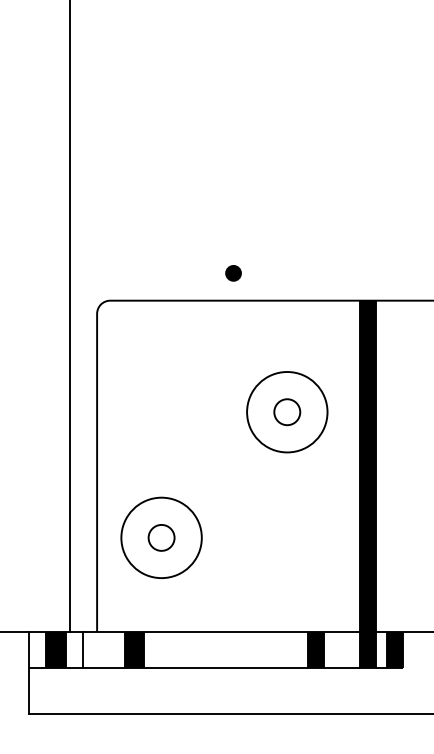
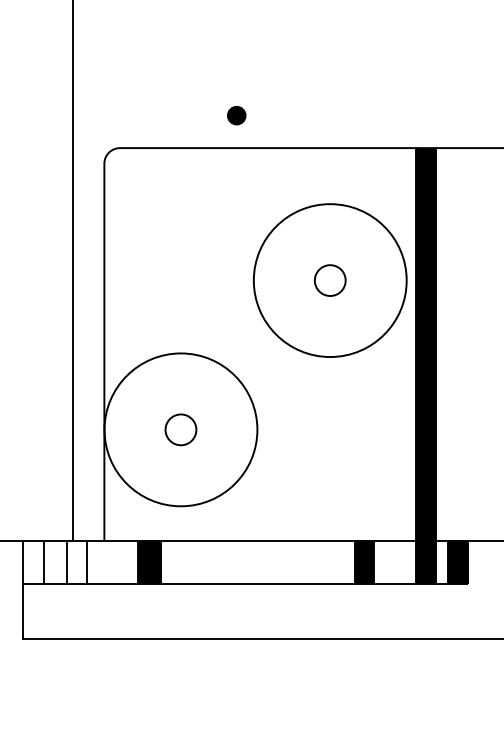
part: (233, 273) -> (236, 115), moved
circle: (287, 412) -> (330, 280), size x1.6
circle: (161, 537) -> (180, 429), size x1.6
fill: (55, 649) -> (54, 562), removed

